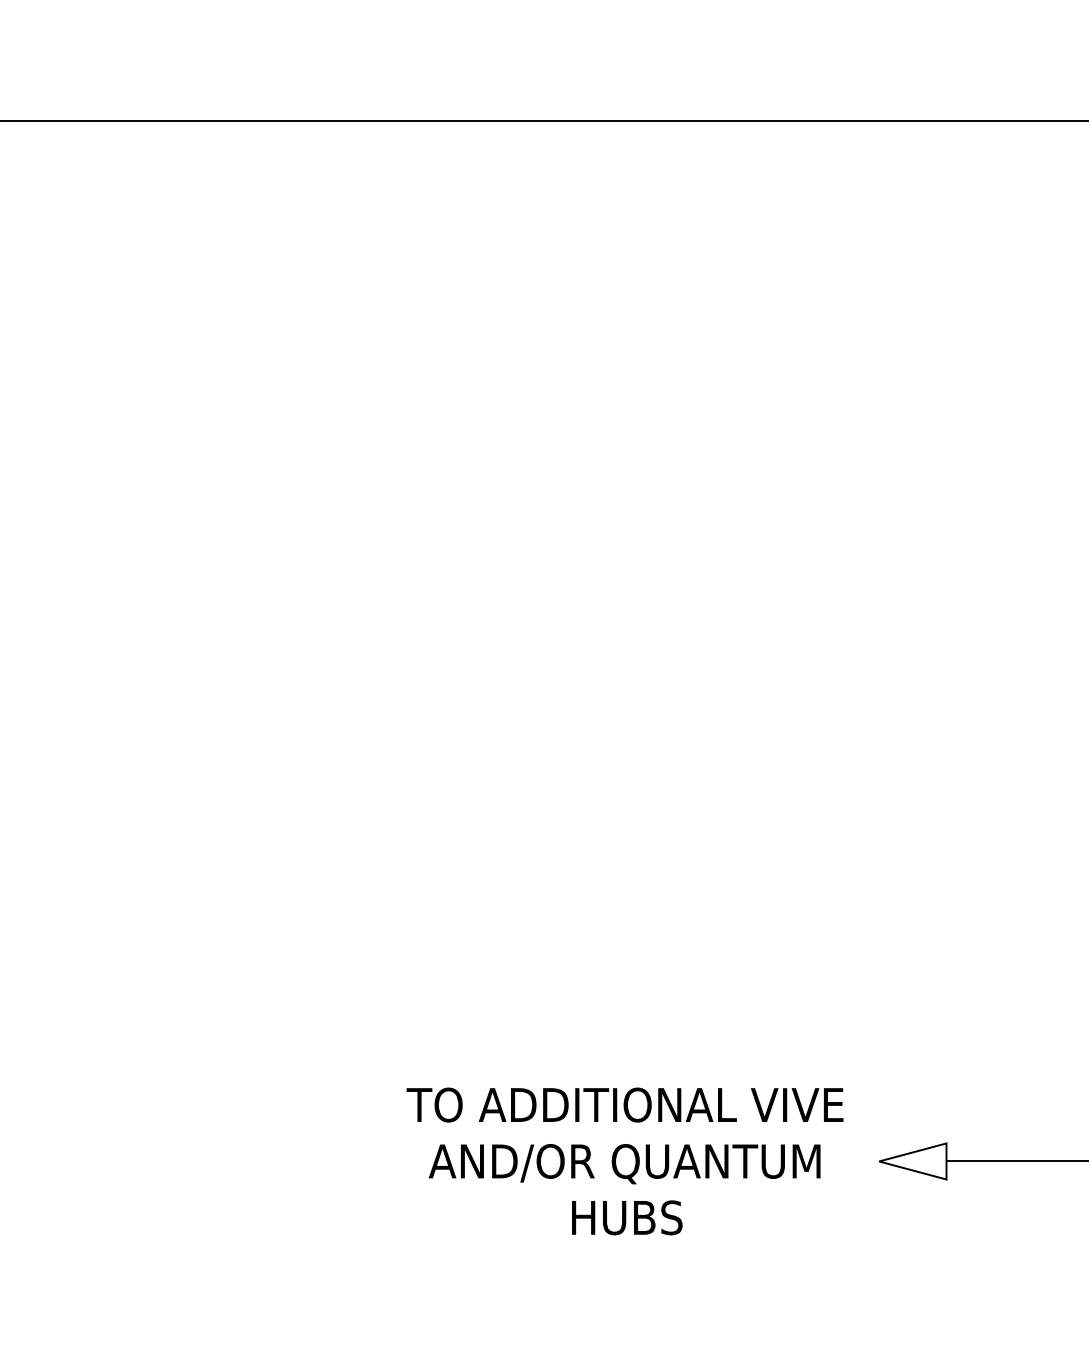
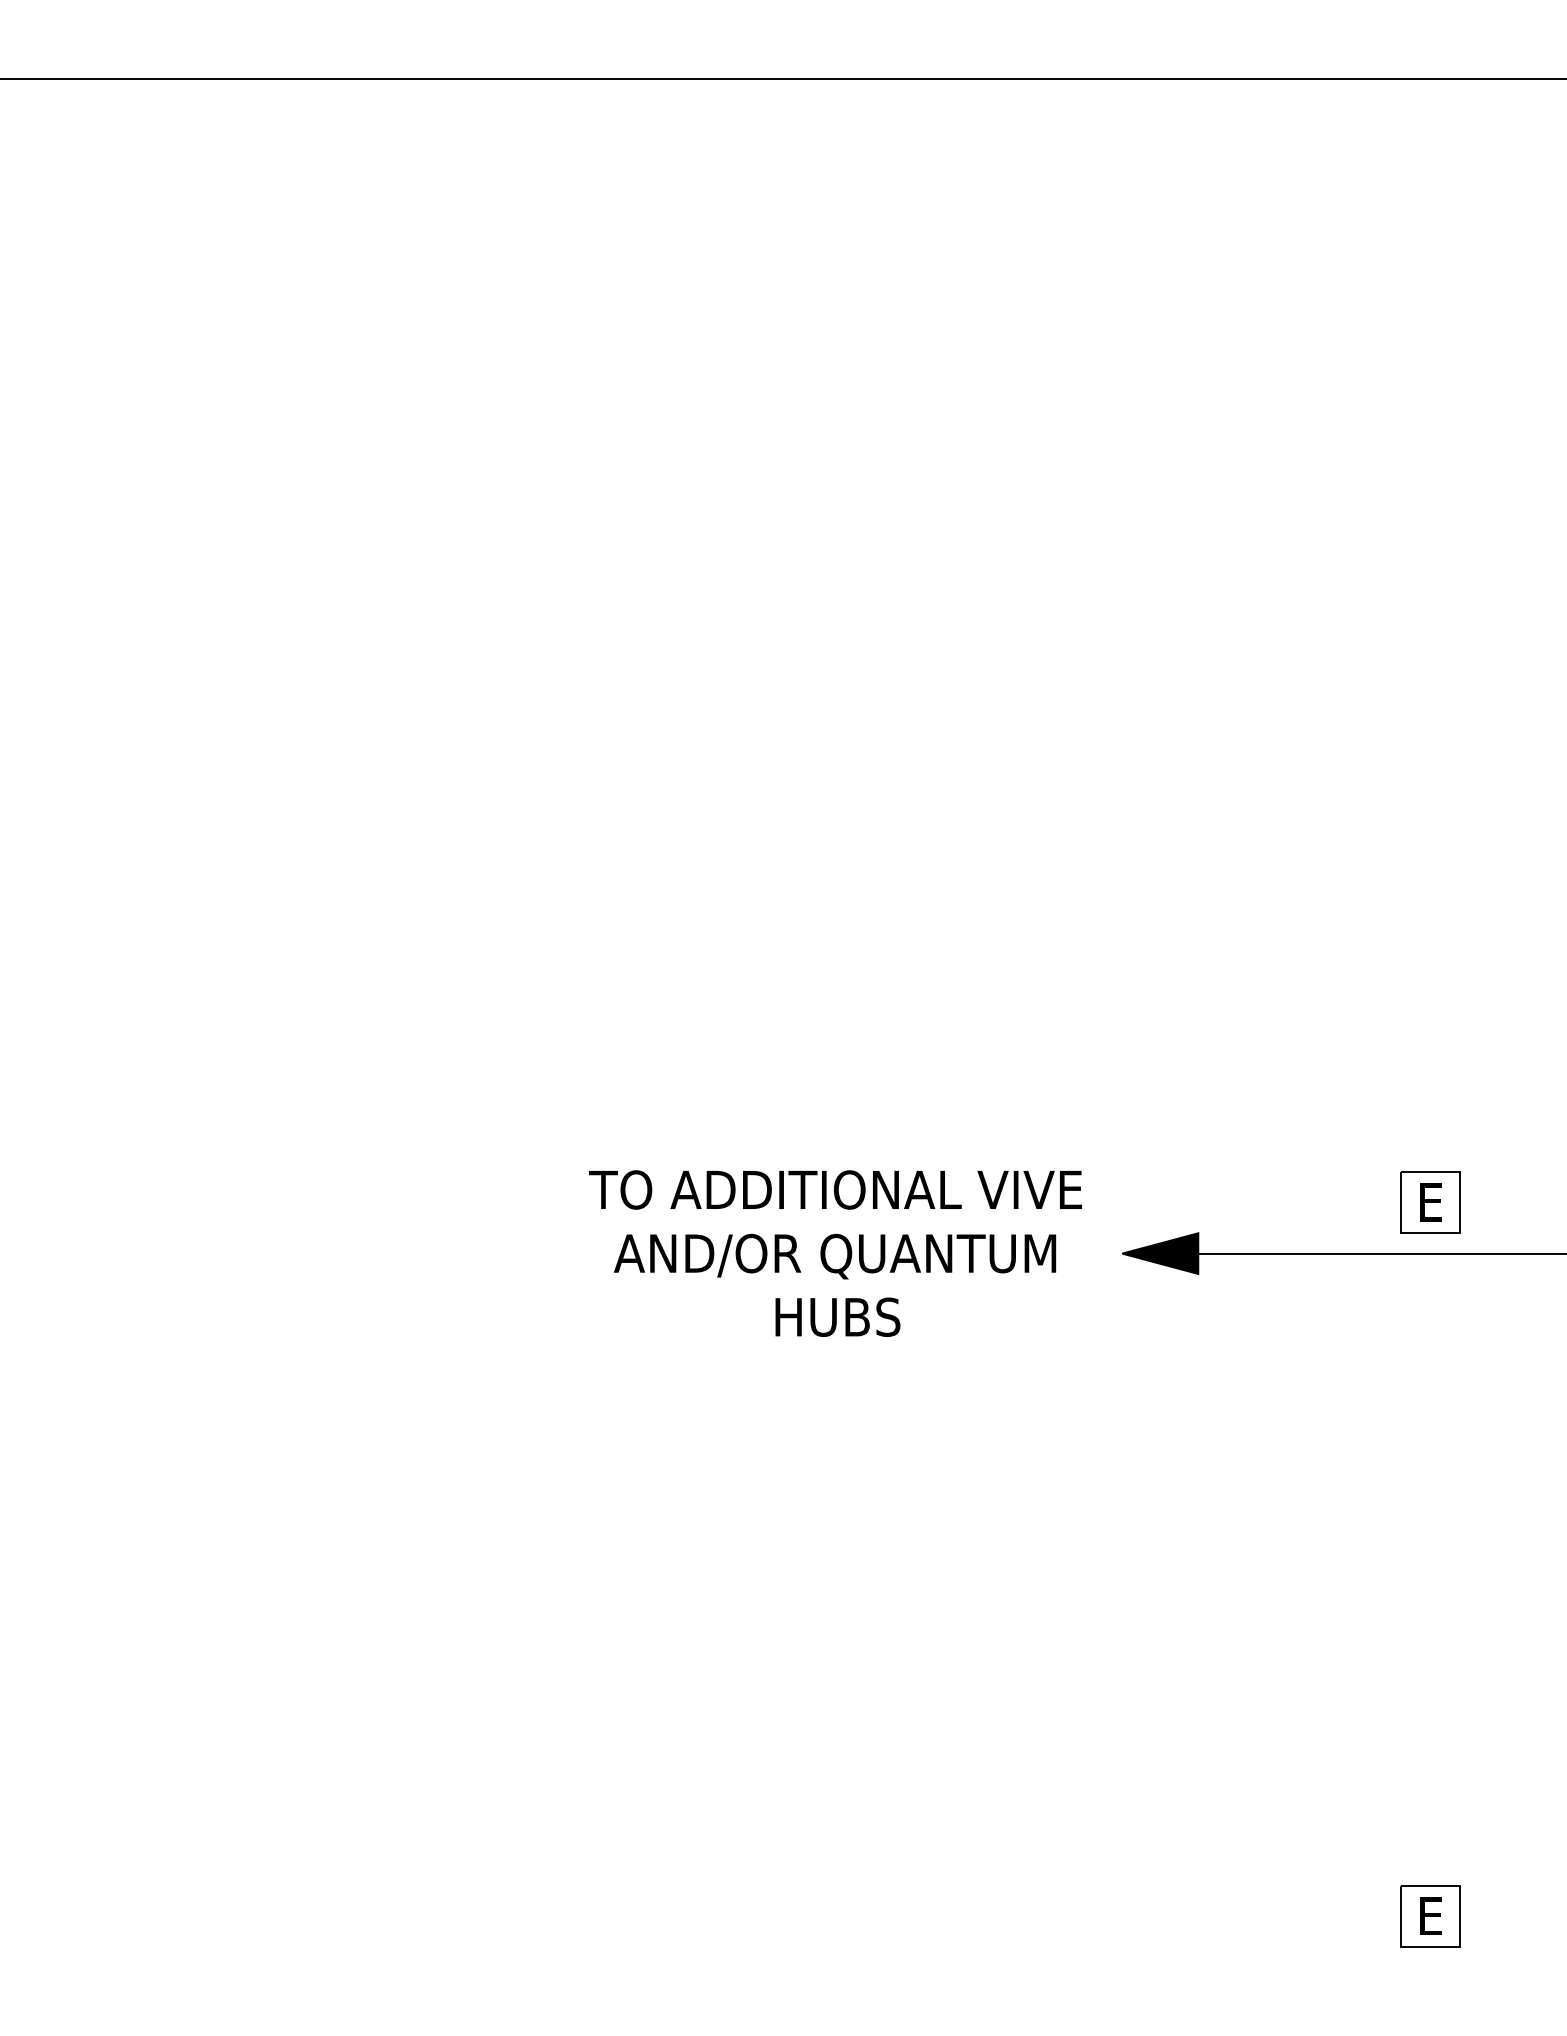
fill: (913, 1161) -> (1160, 1253), added

